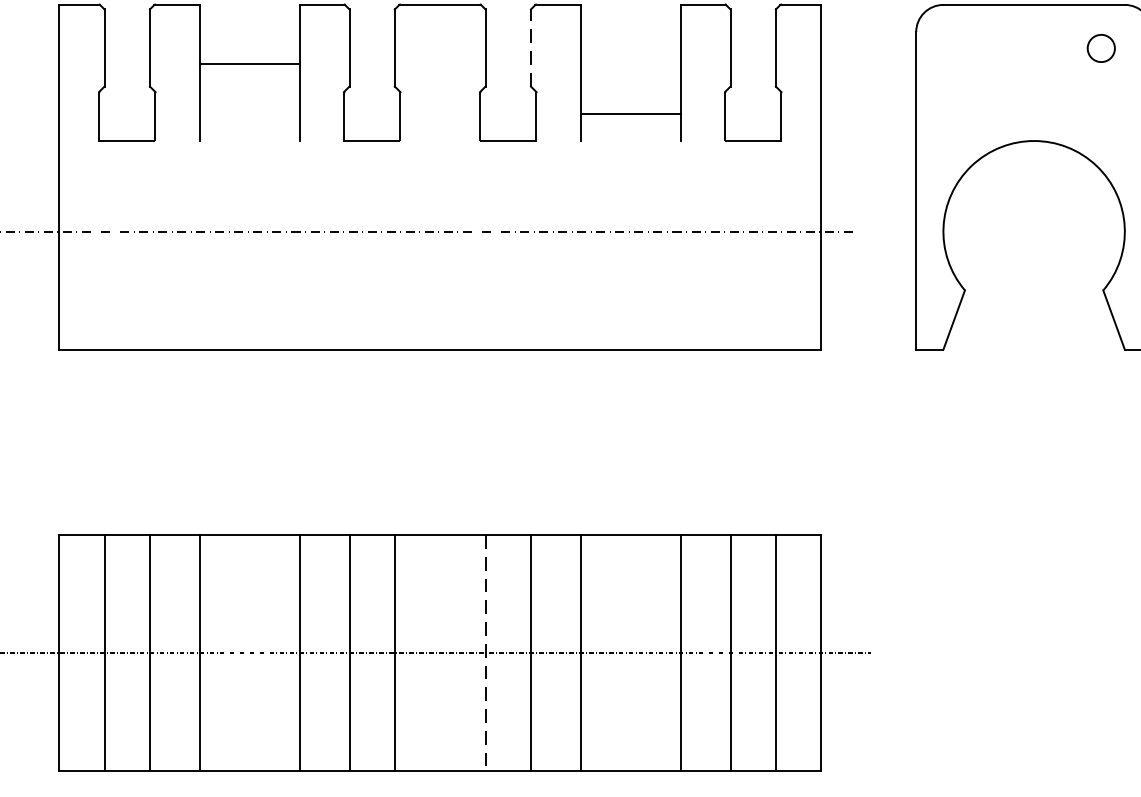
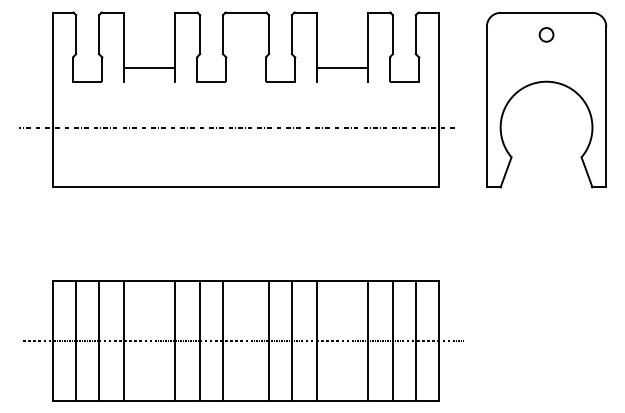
line: (530, 47) -> (291, 34), dashed -> solid
circle: (1101, 47) -> (546, 34), moved
line: (249, 63) -> (149, 67), moved
line: (484, 652) -> (268, 340), dashed -> solid

